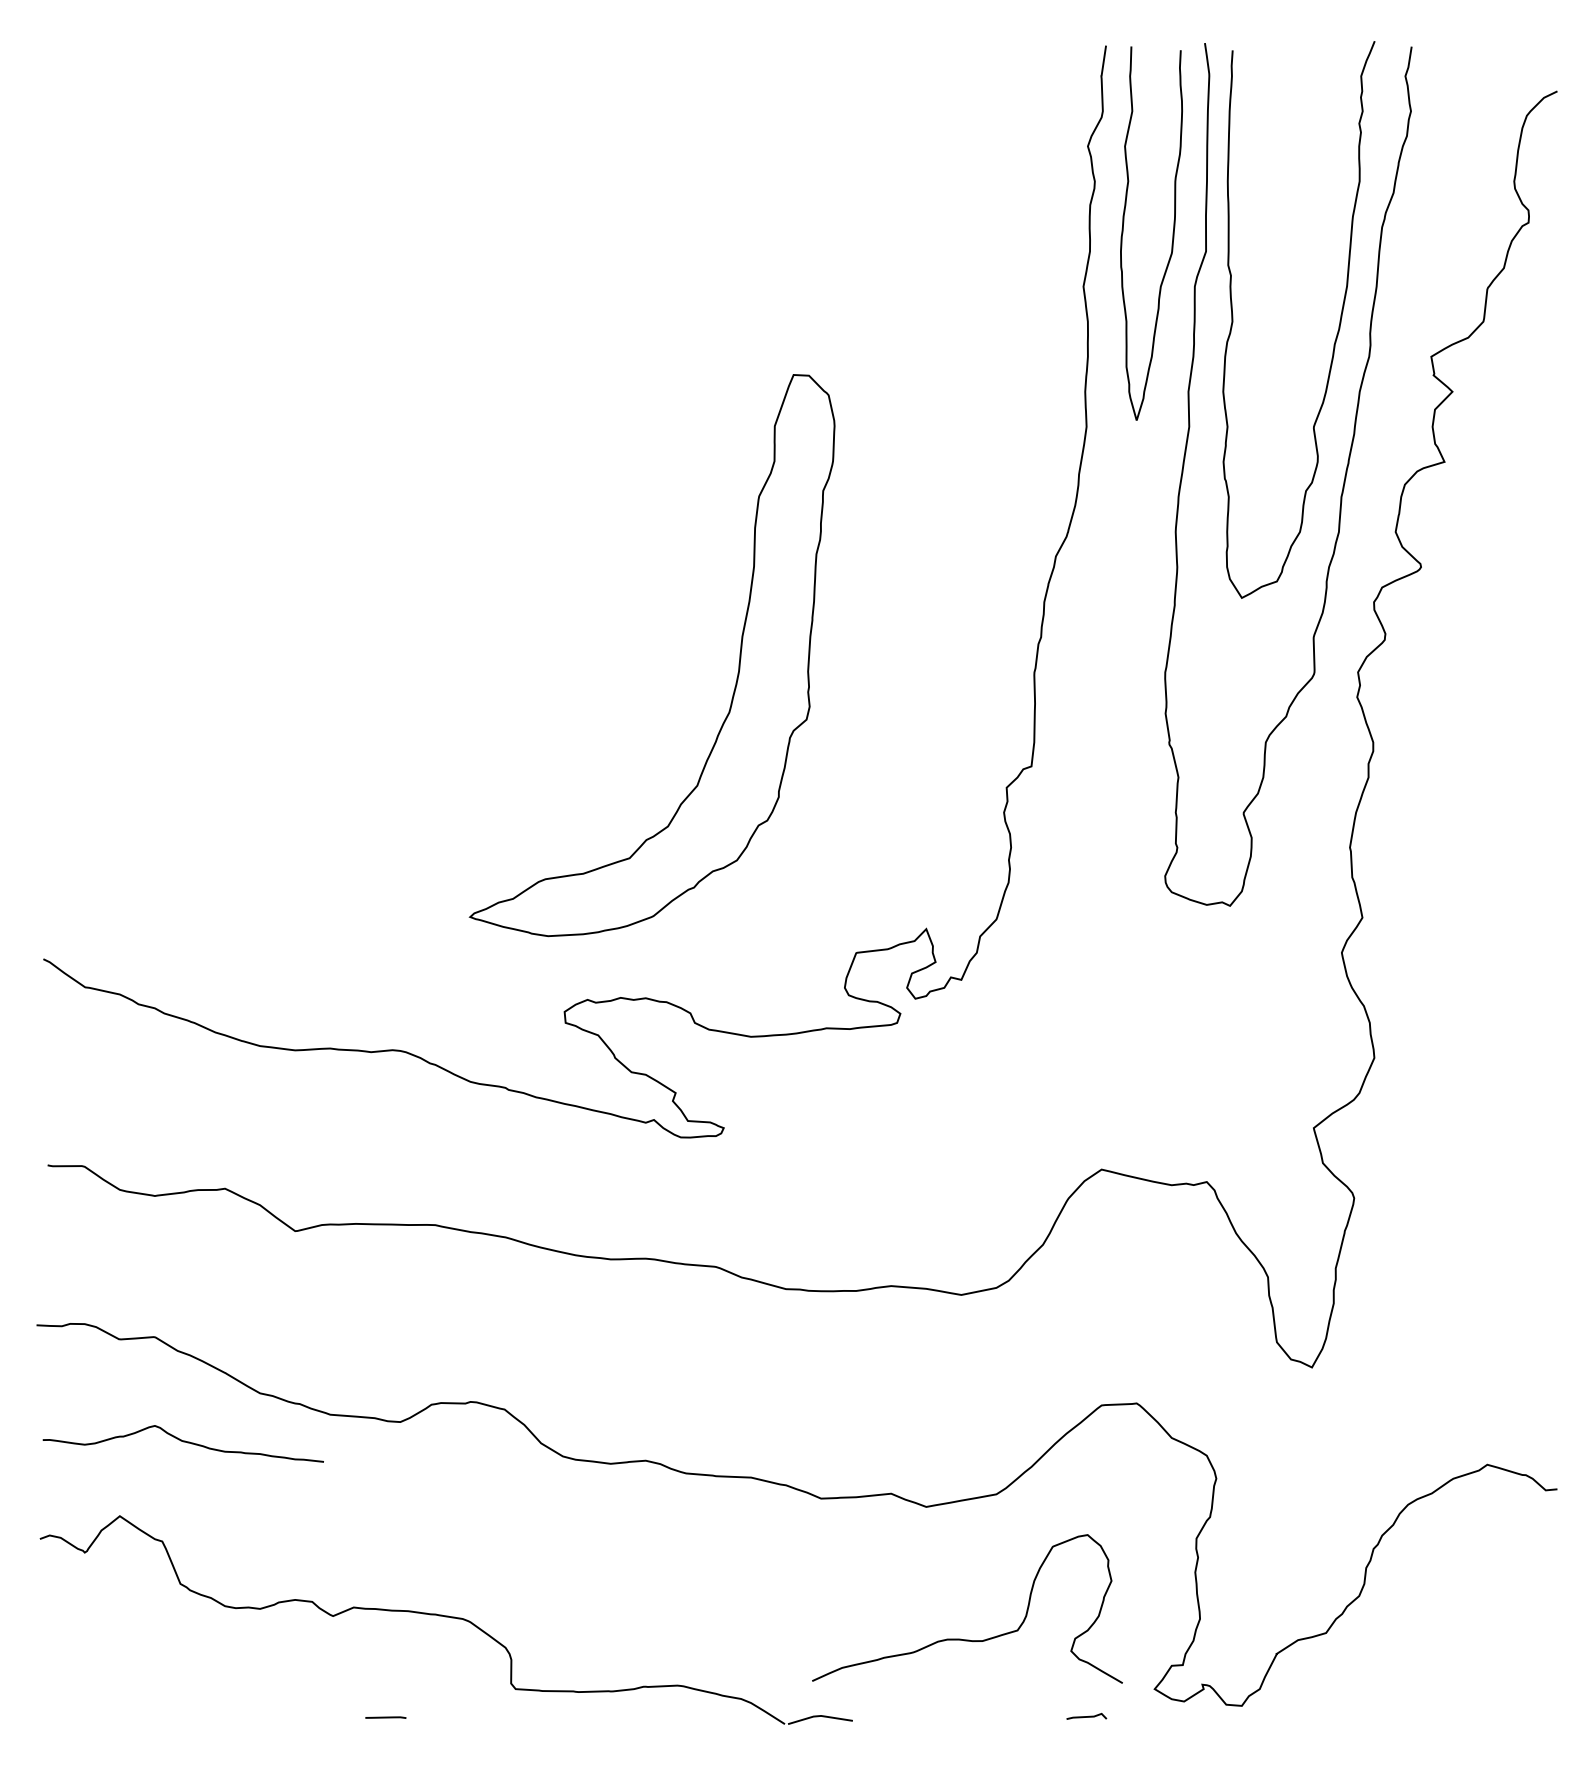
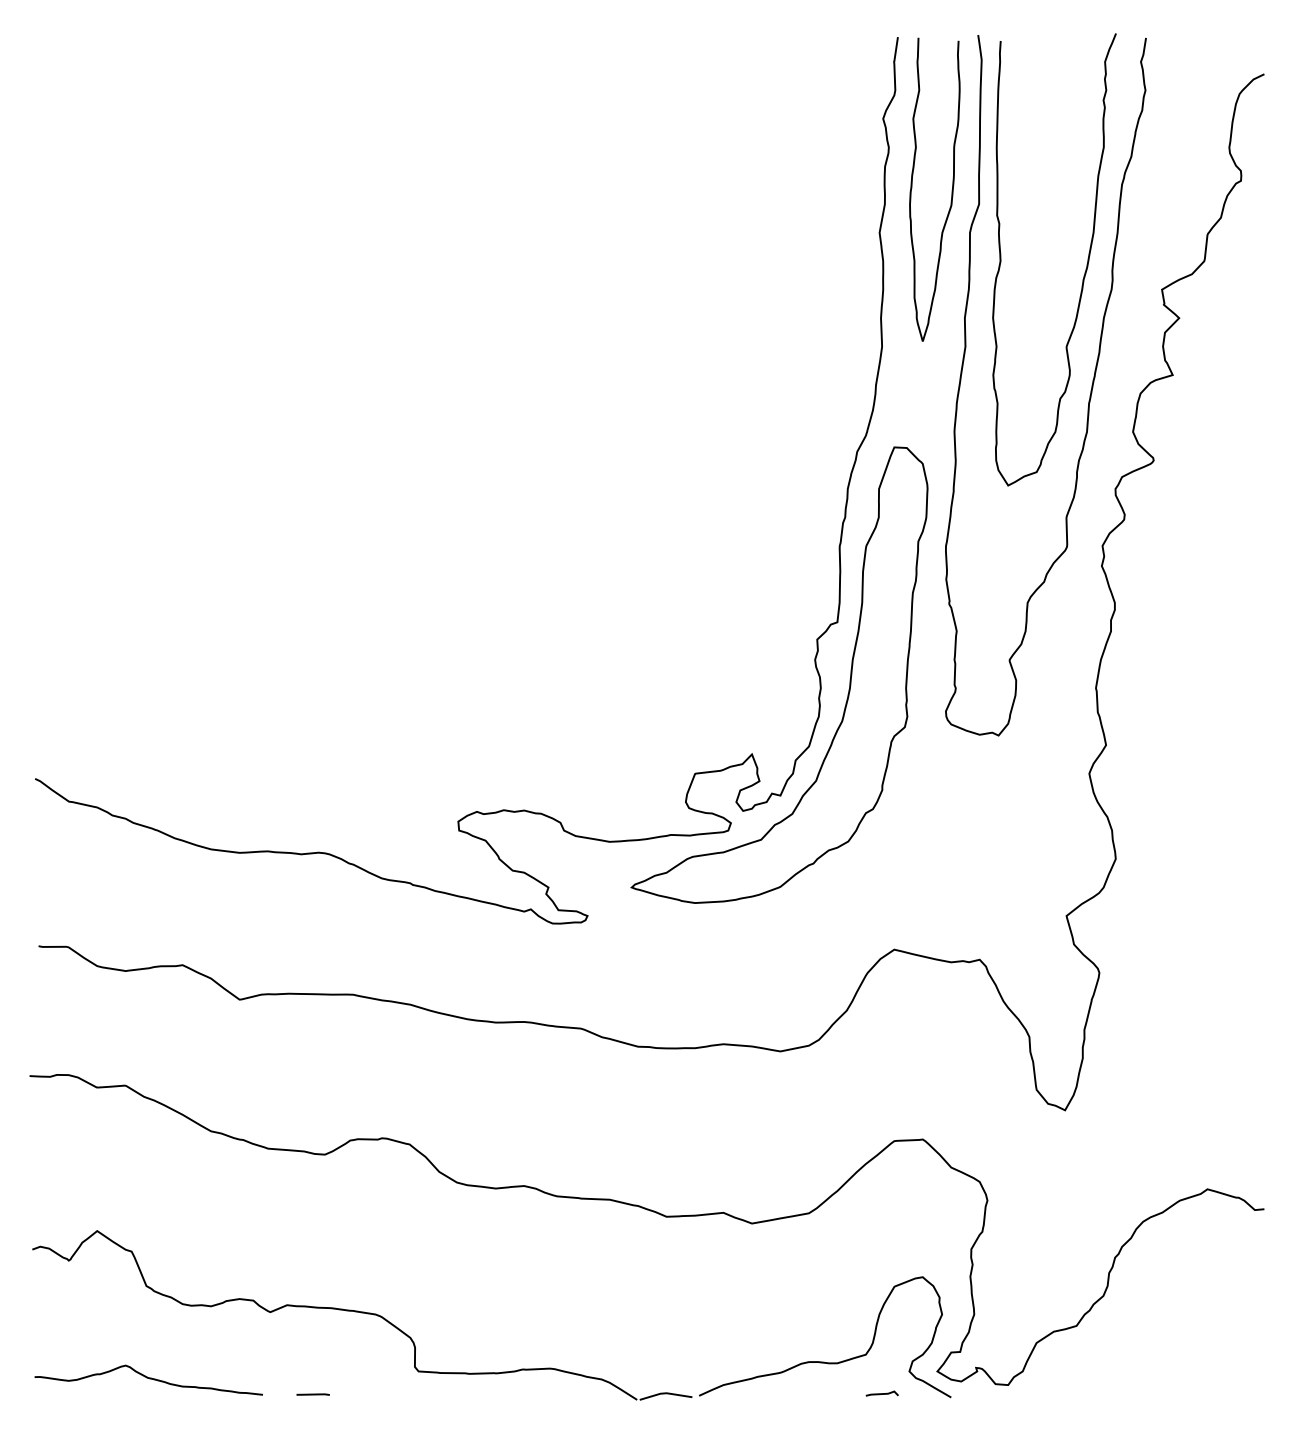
part: (738, 663) -> (849, 681), moved
curve: (183, 1442) -> (148, 1379), moved
curve: (961, 1638) -> (820, 1361), moved

